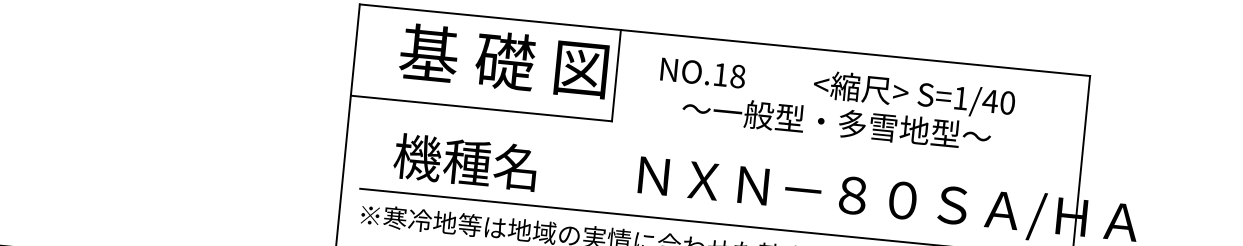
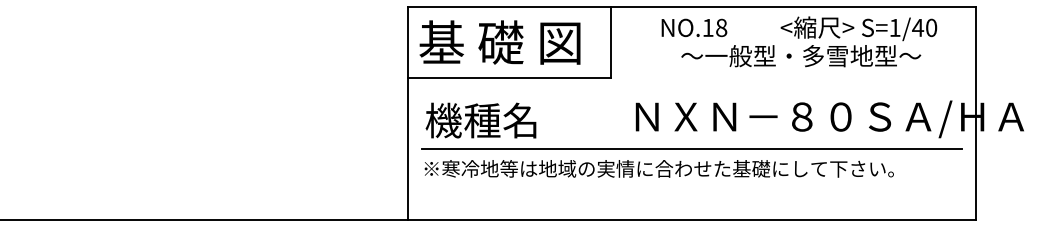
text: (503, 60) -> (499, 42), moved
text: (836, 103) -> (799, 41), moved
text: (464, 162) -> (480, 120), moved

